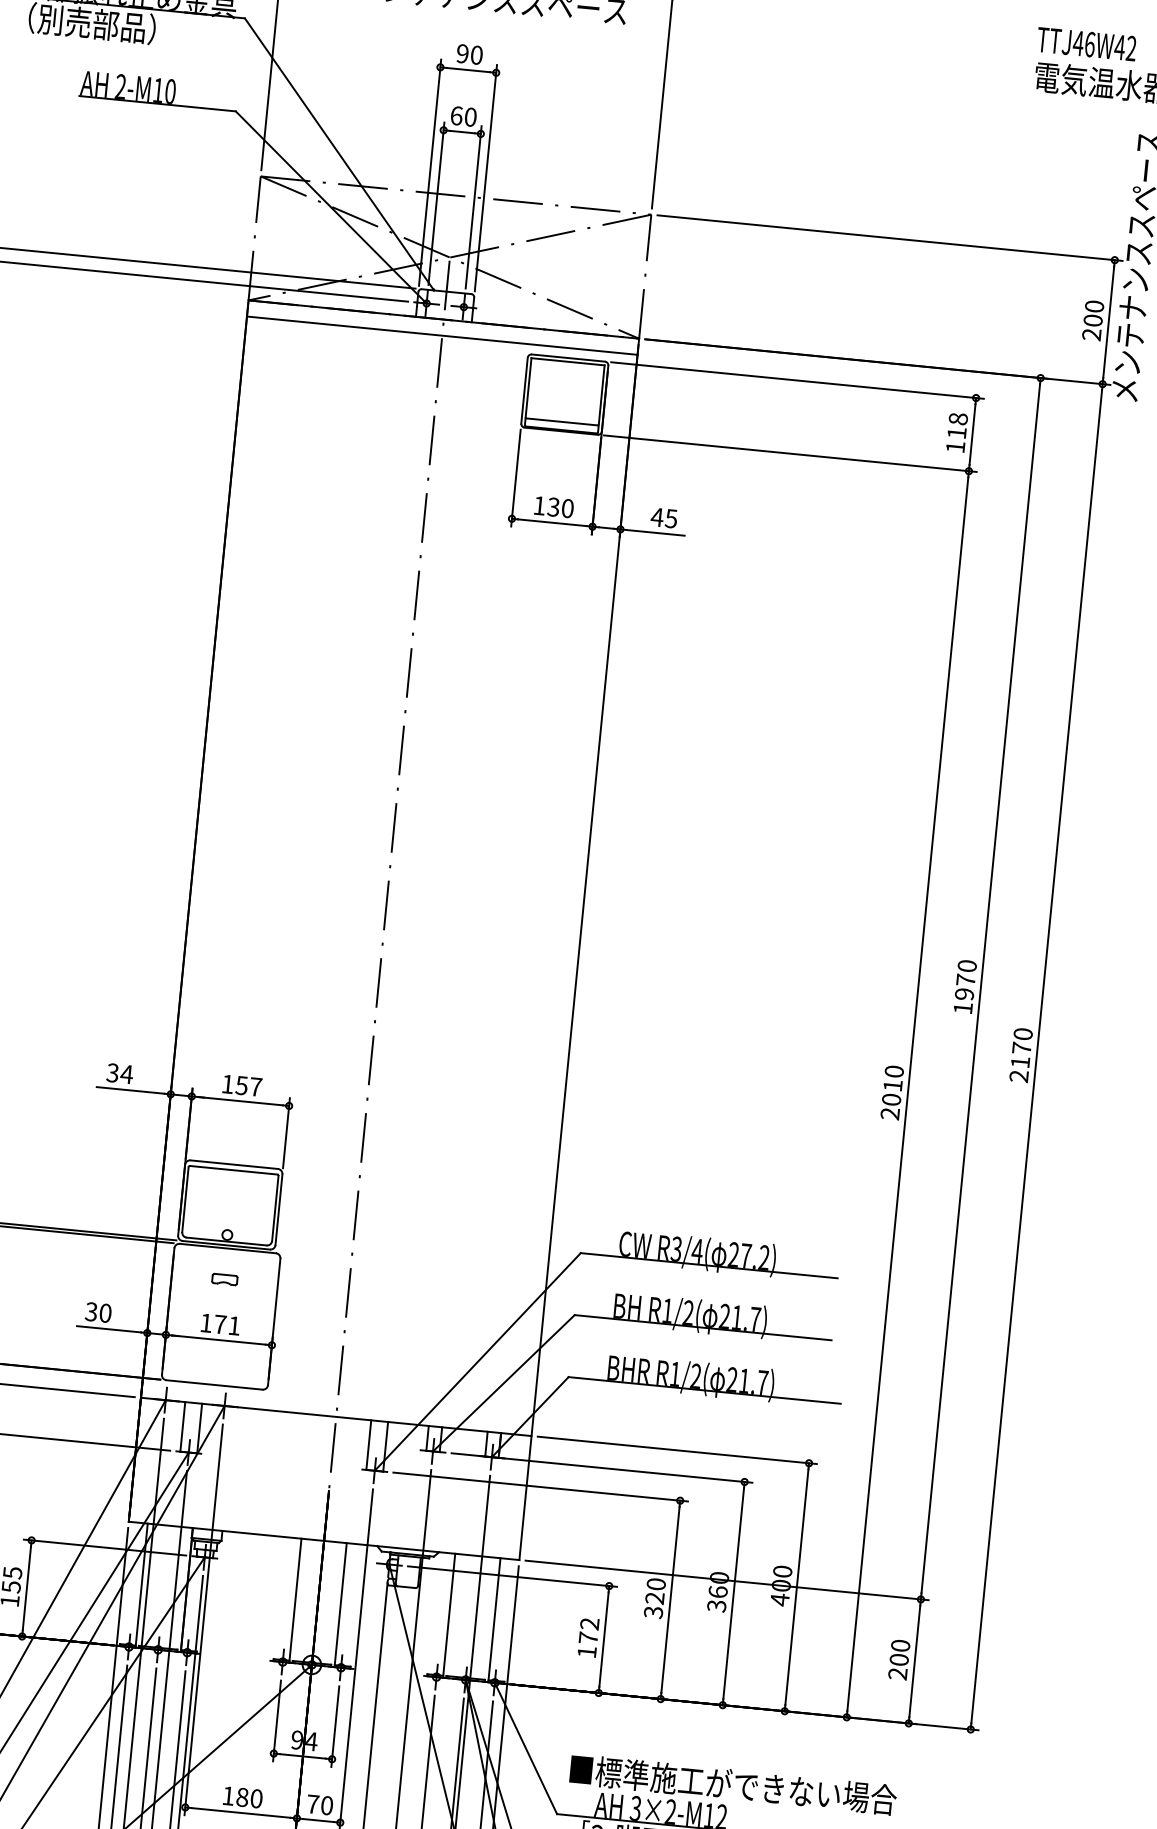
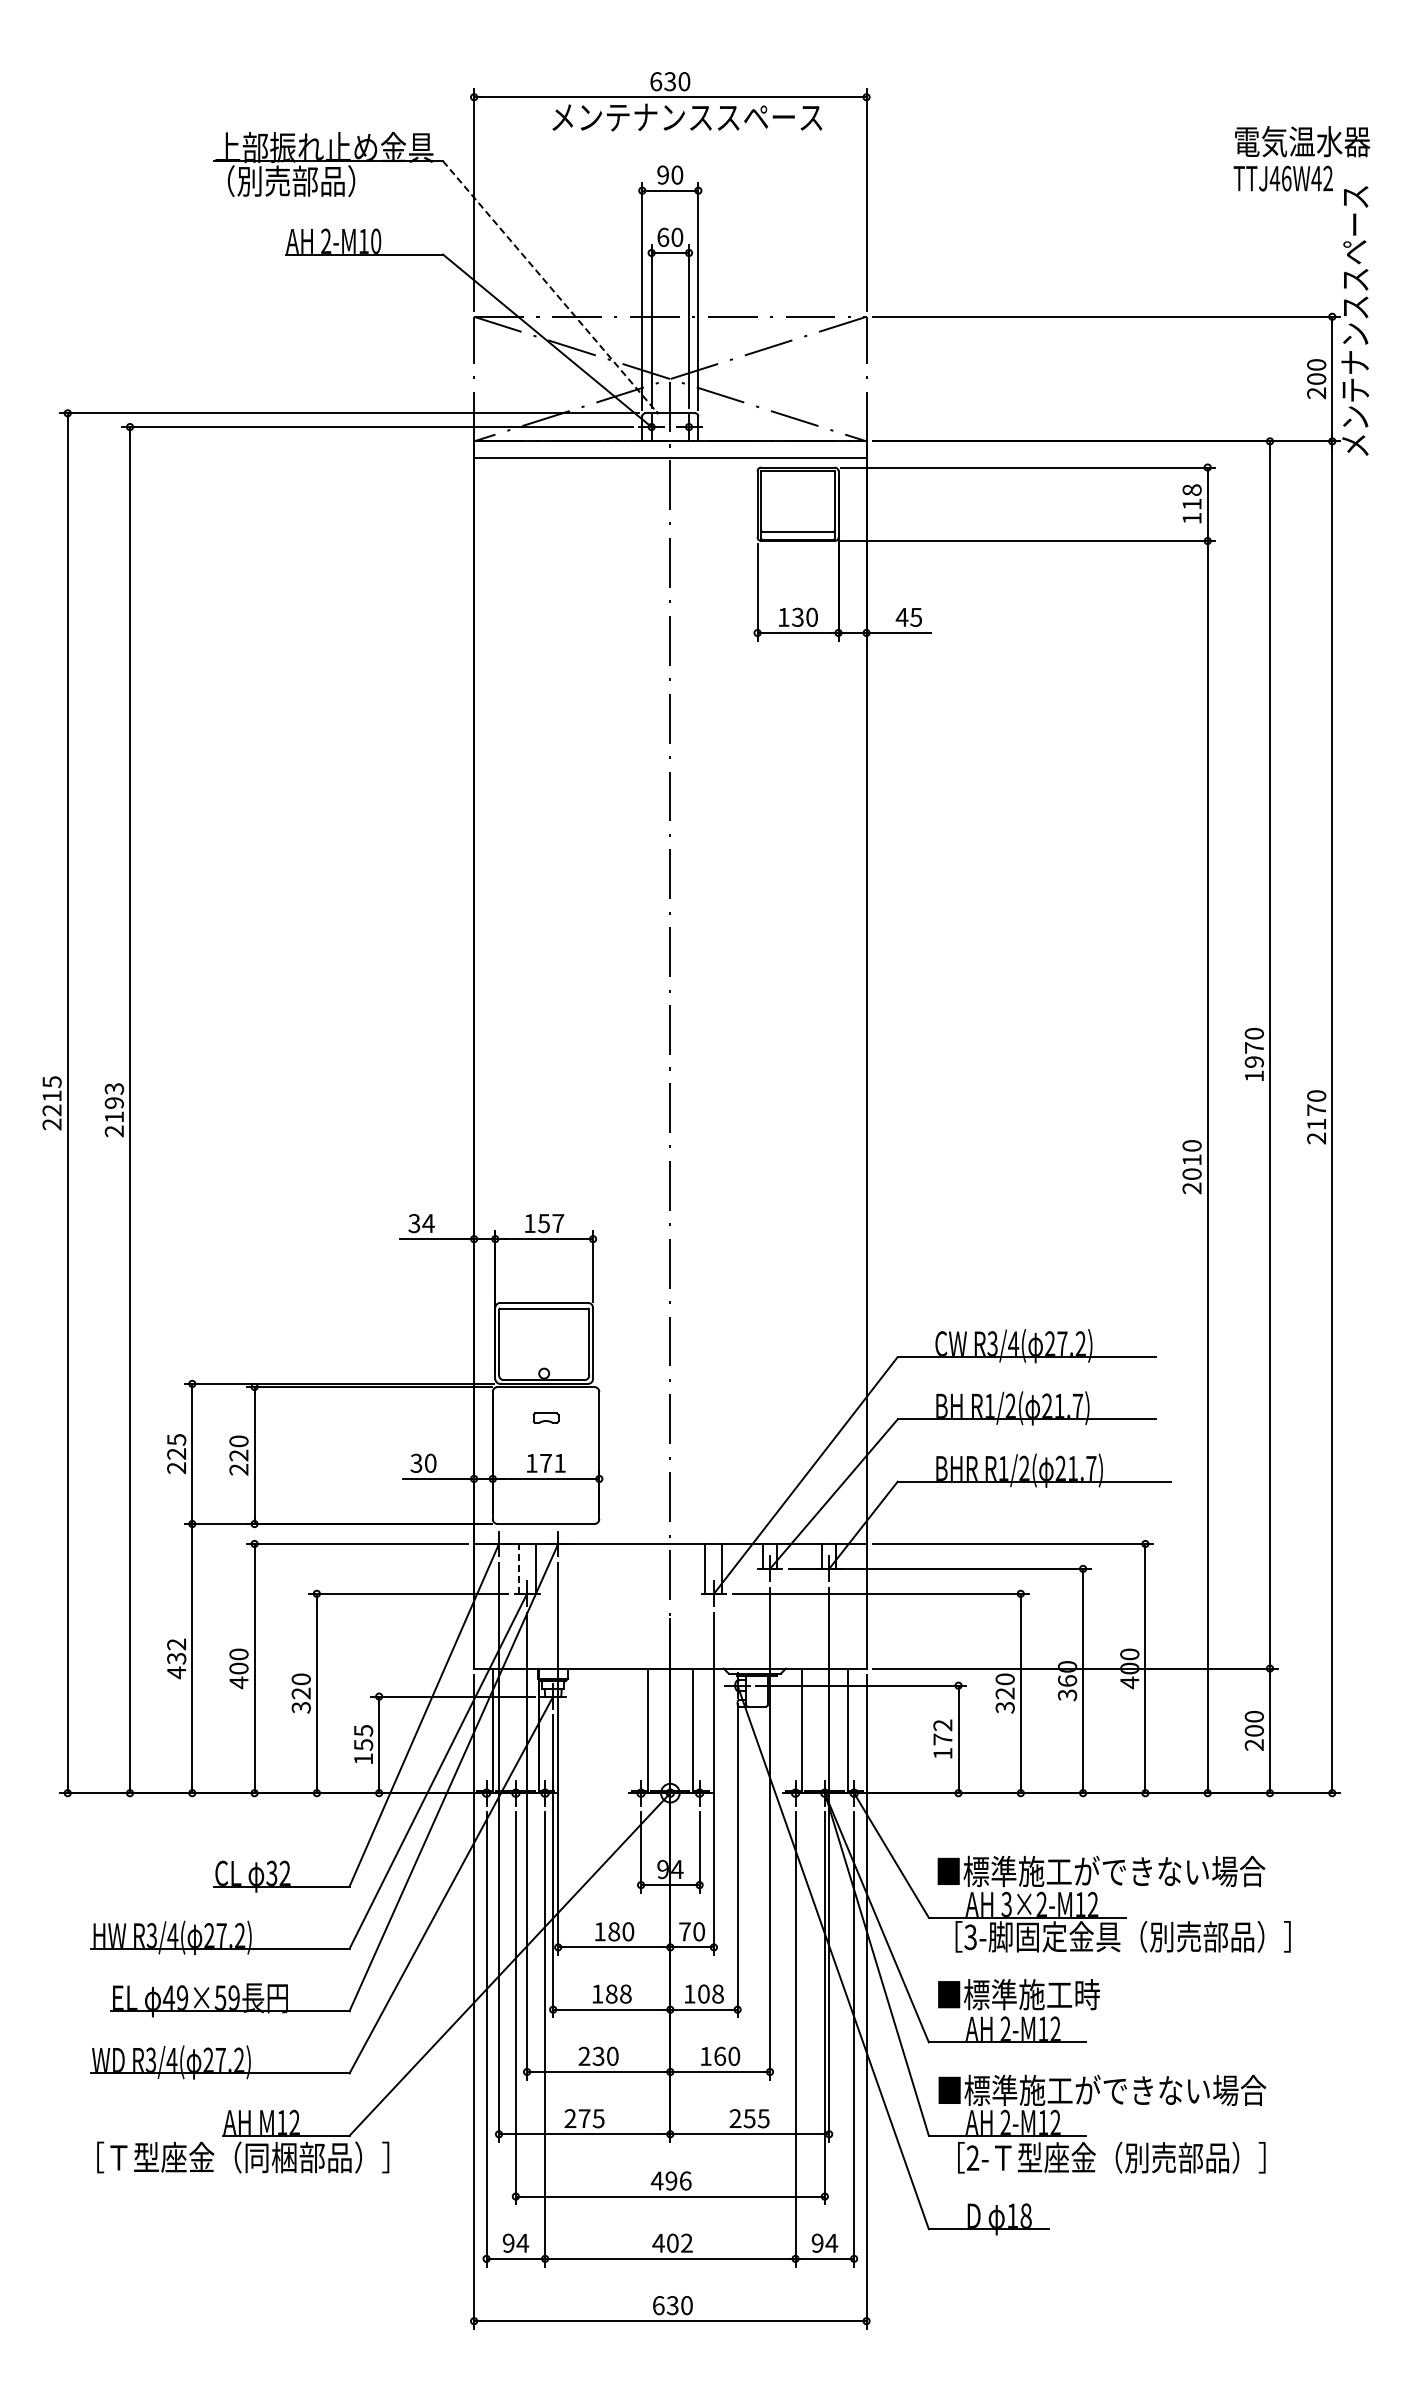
text: (1085, 44) -> (1282, 178), moved
line: (339, 154) -> (550, 287), solid -> dashed
line: (182, 1426) -> (518, 1568), solid -> dashed

